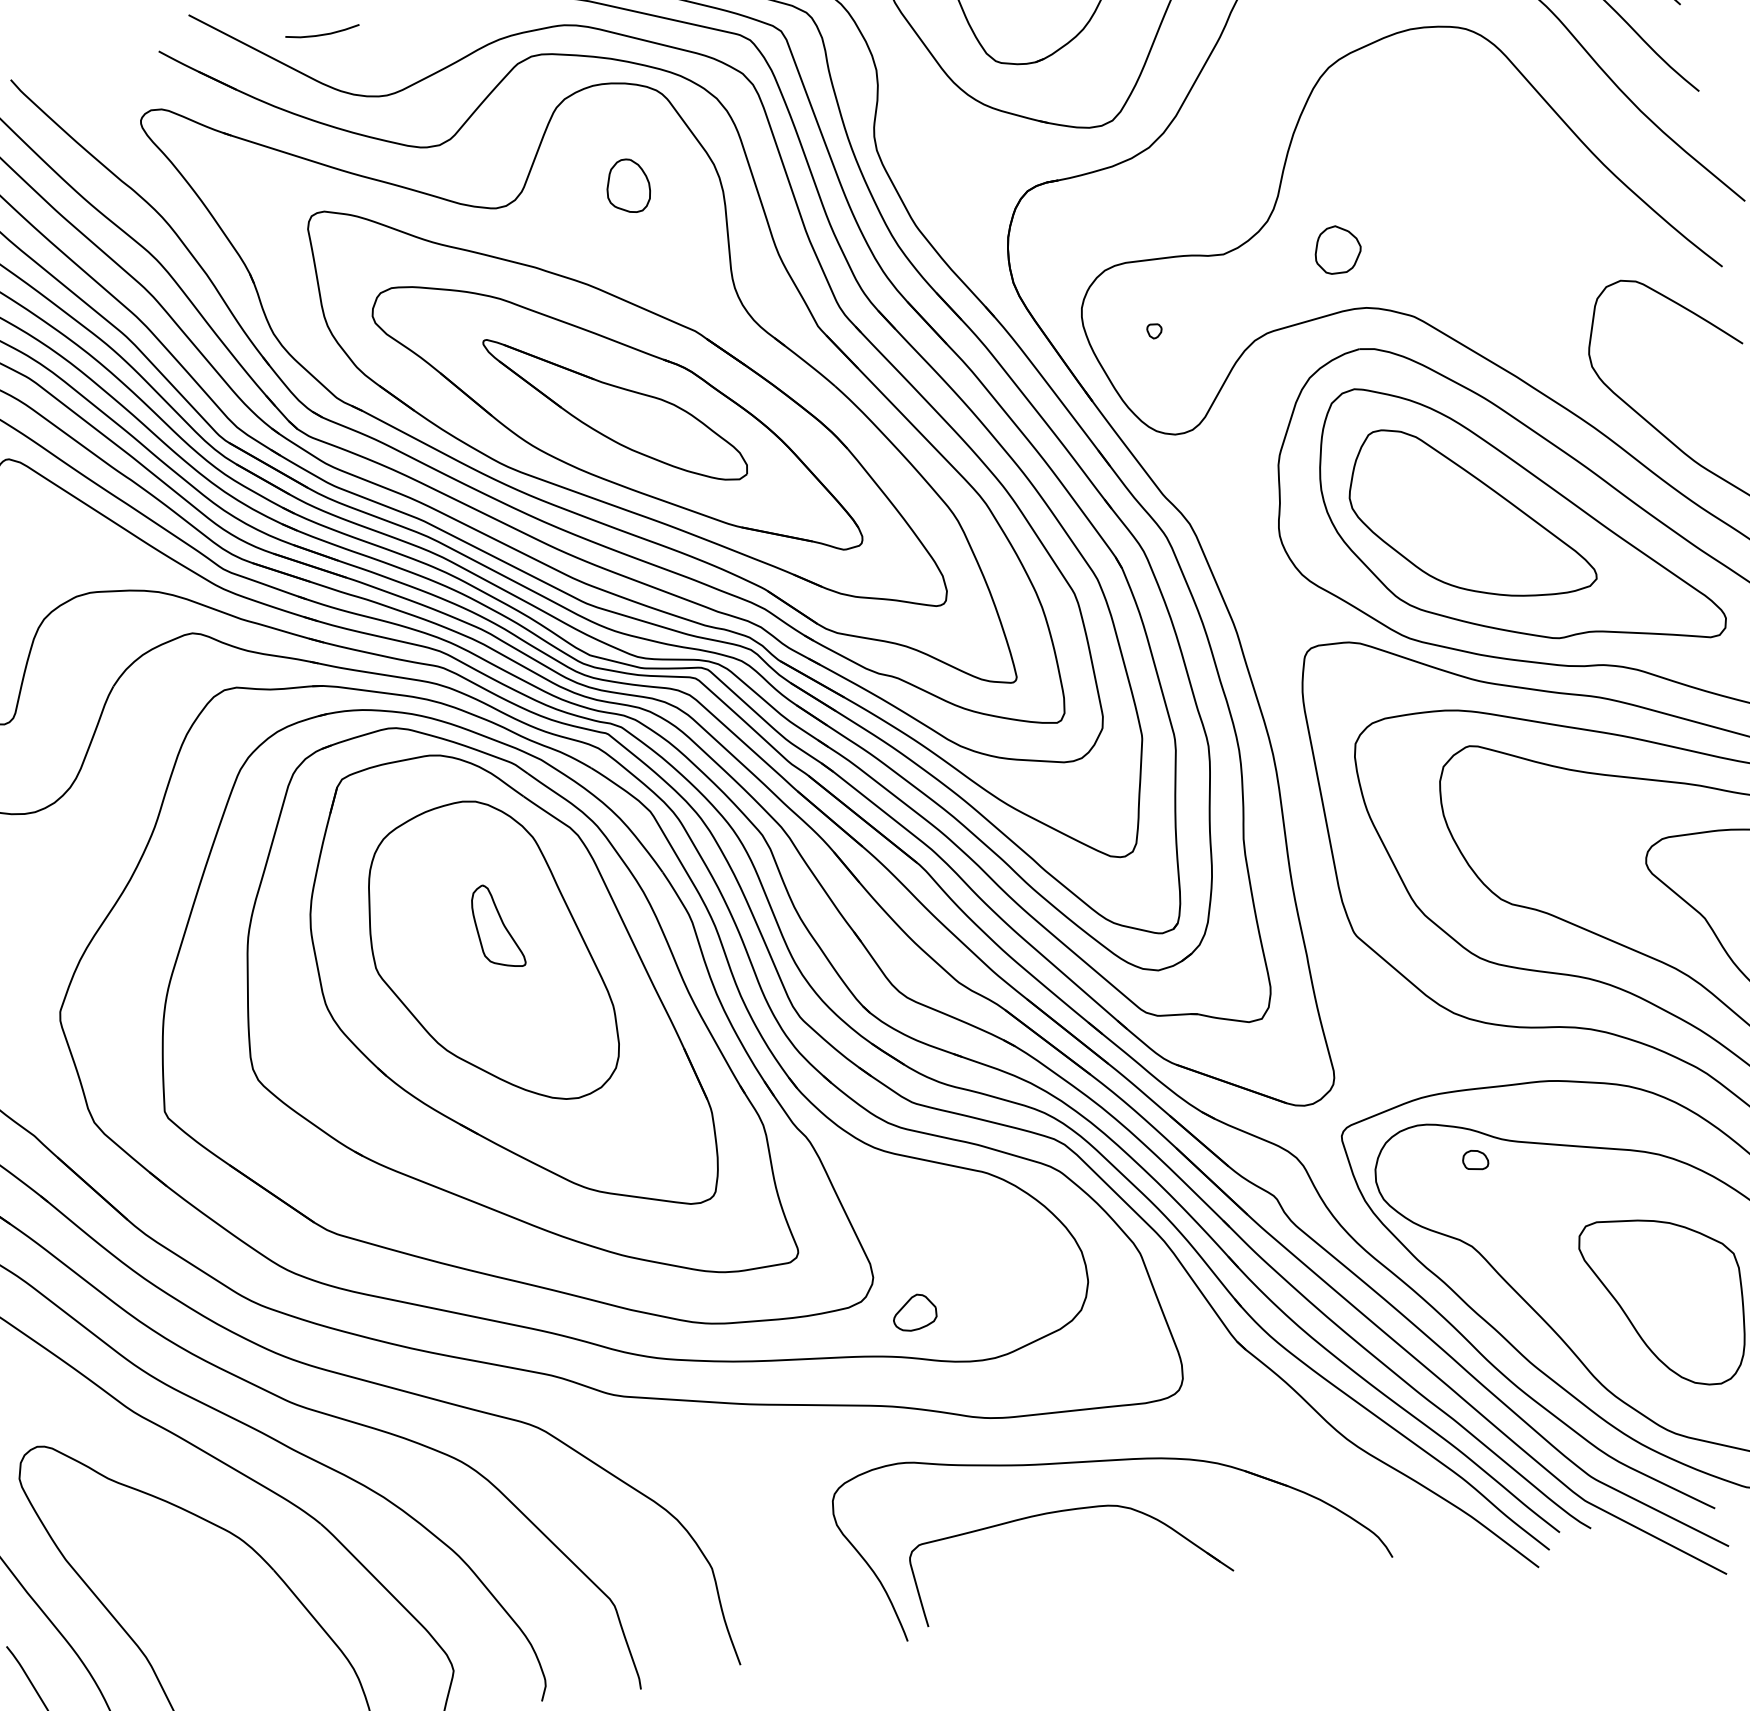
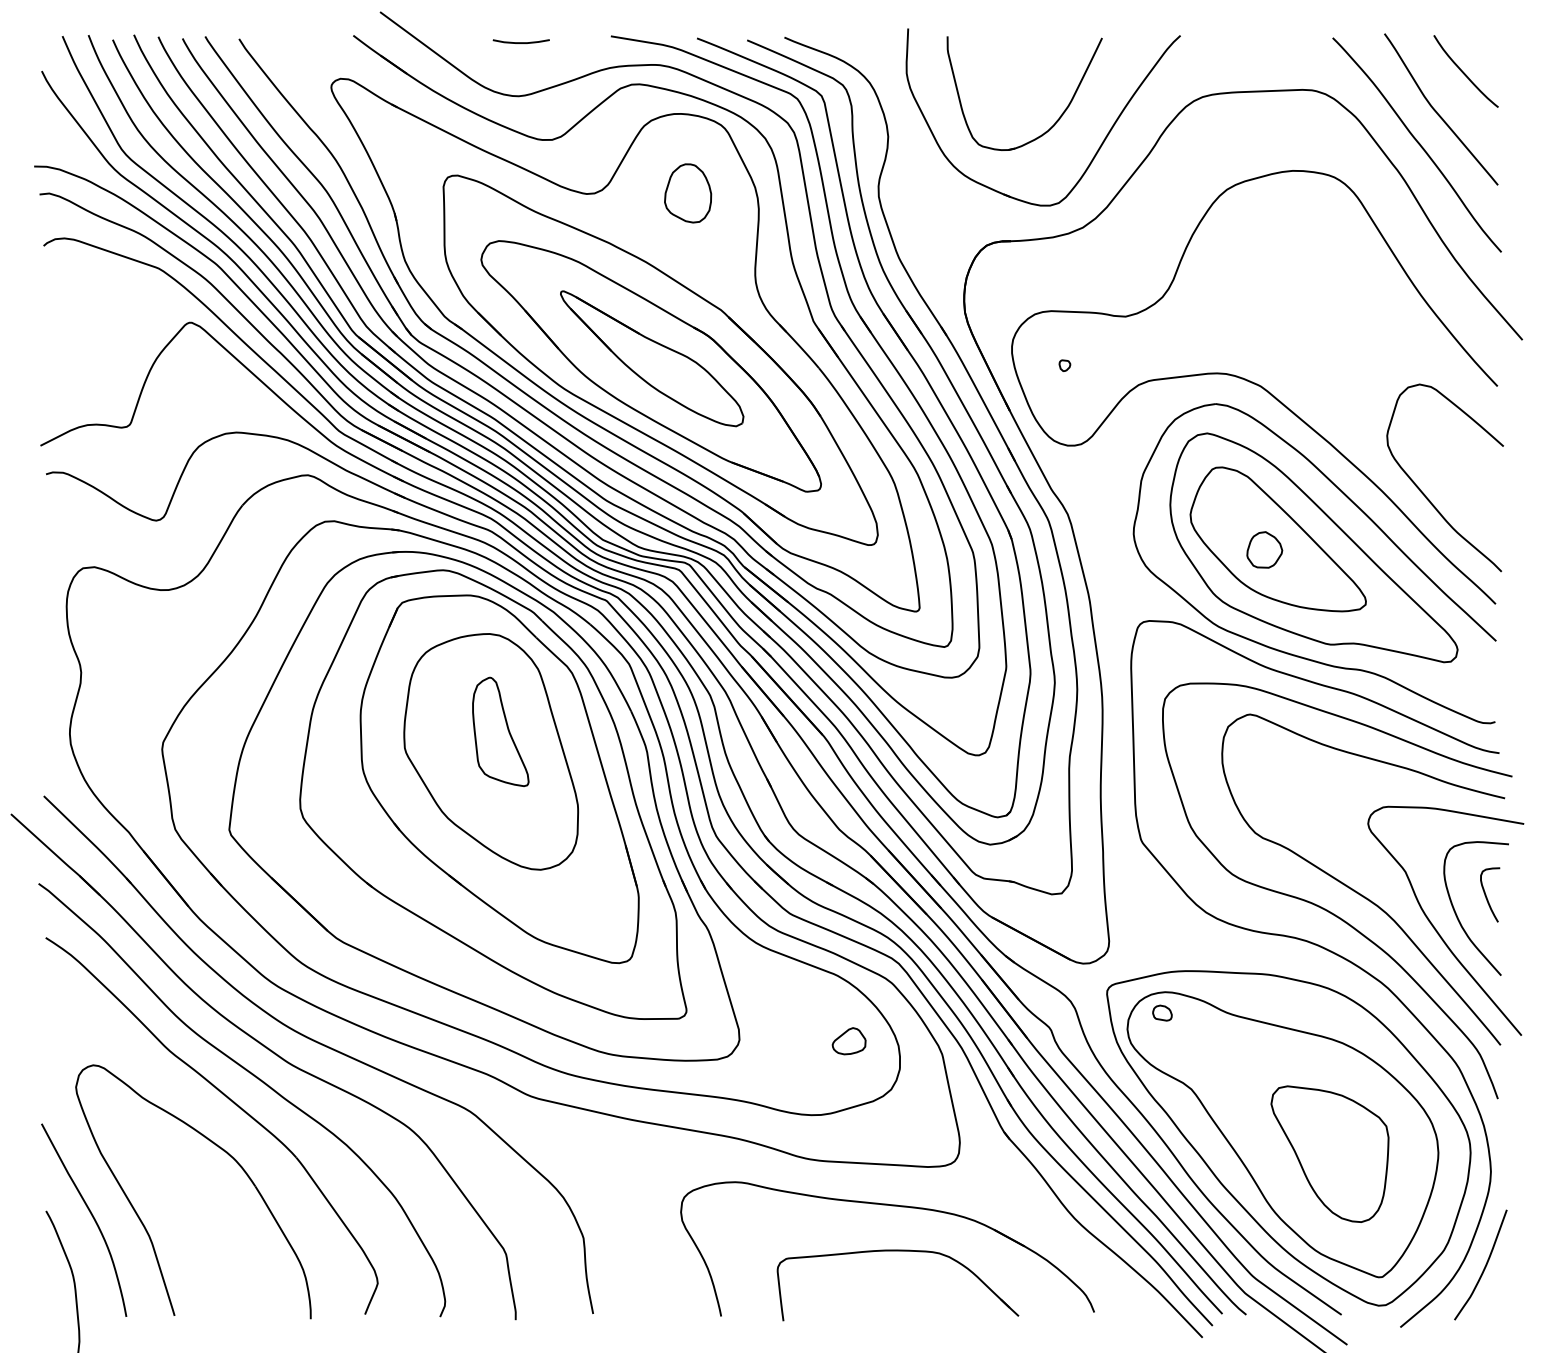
curve: (321, 34) -> (520, 42), moved
part: (628, 186) -> (688, 193), size x1.43
part: (1337, 249) -> (1264, 549), moved
part: (497, 926) -> (500, 731), size x1.67
part: (1475, 1159) -> (1162, 1012), moved
part: (913, 1313) -> (848, 1041), moved
part: (1062, 1512) -> (897, 1251), moved

